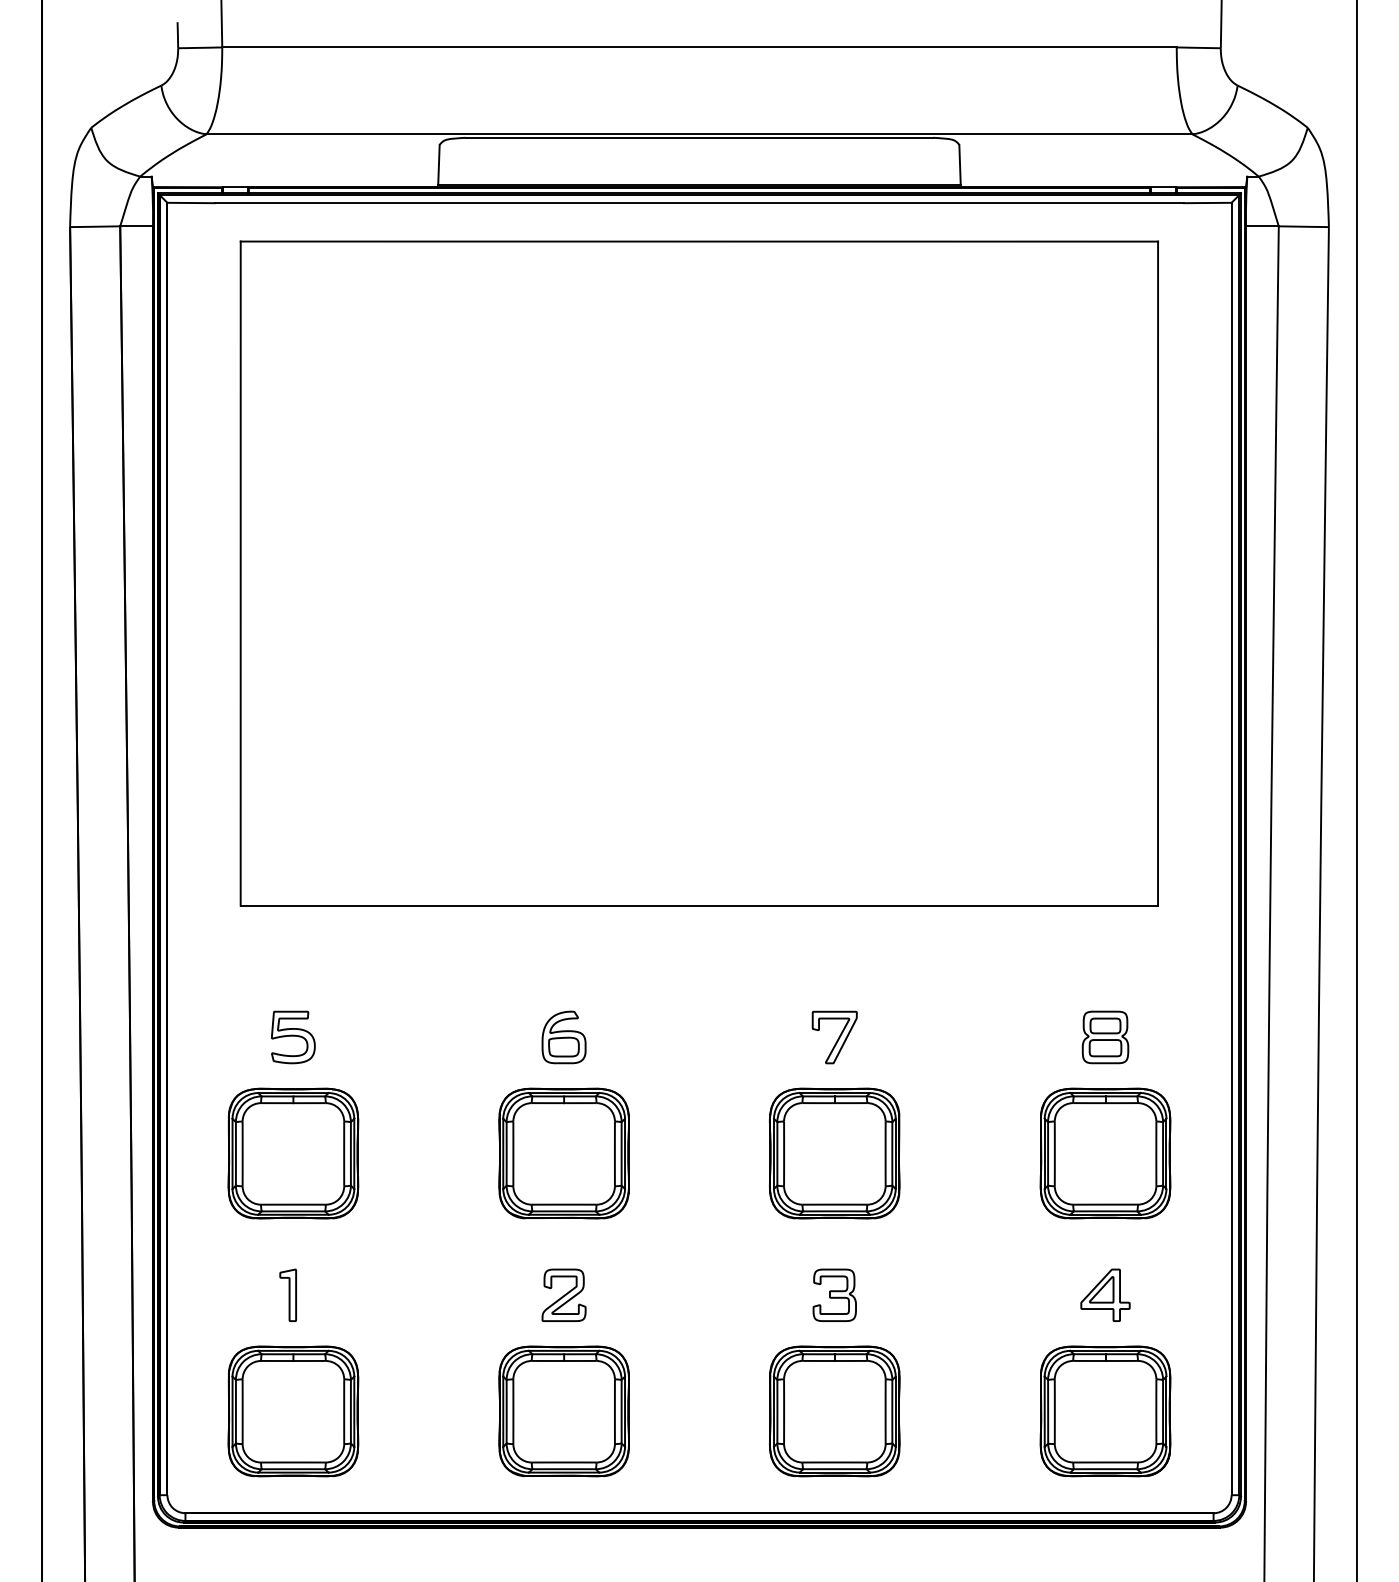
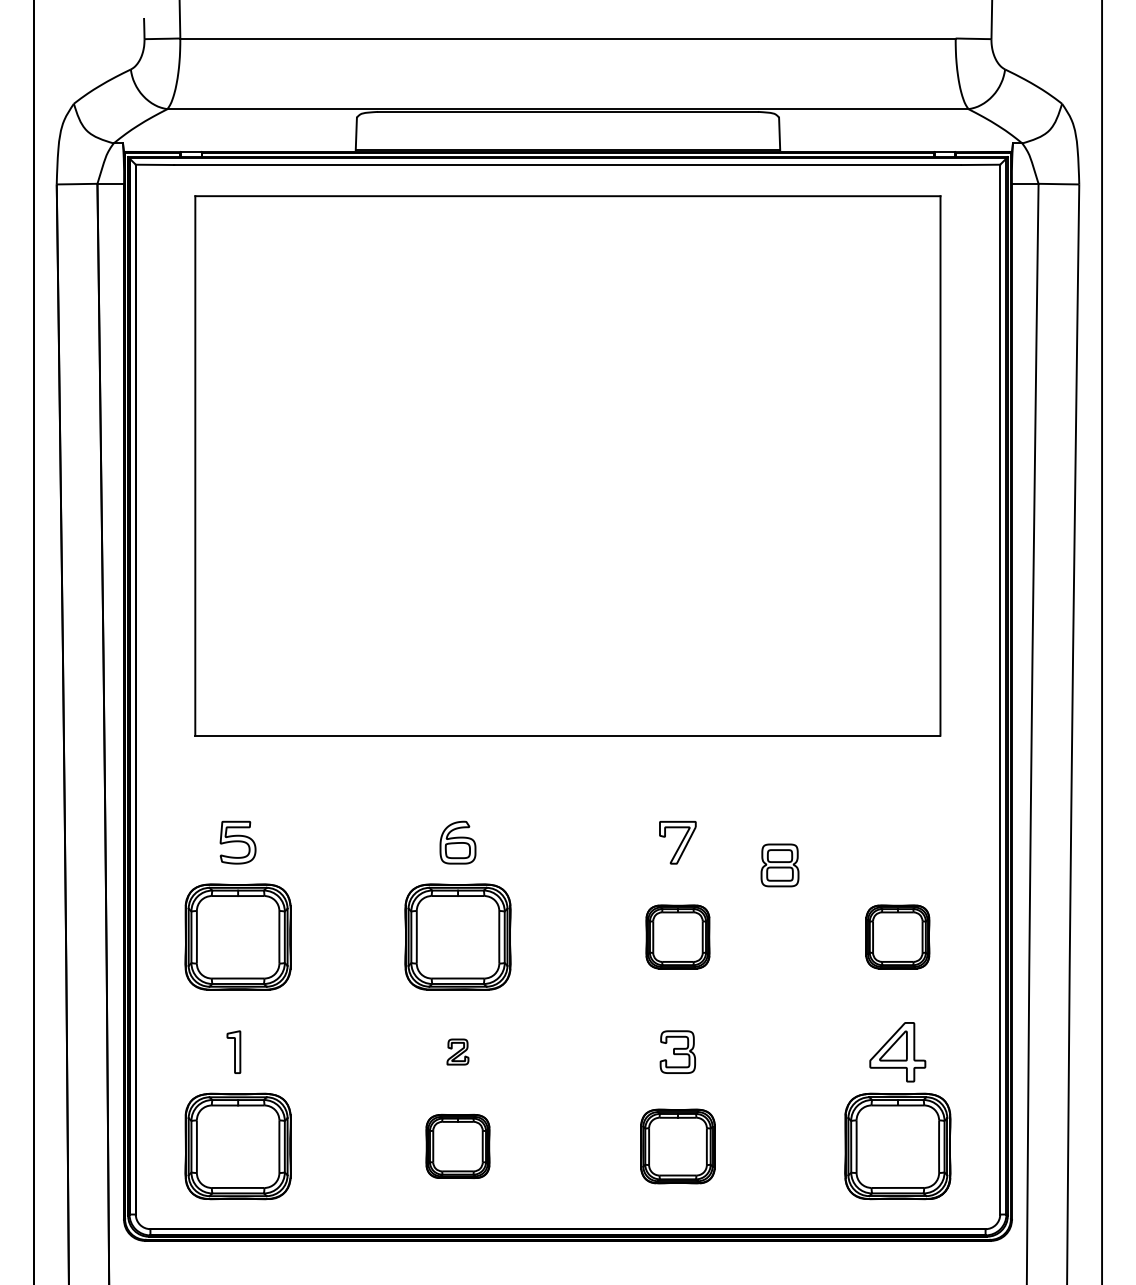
part: (1105, 1037) -> (780, 865), moved
part: (834, 1153) -> (677, 936), size x0.6
part: (1105, 1153) -> (897, 936), size x0.6
part: (563, 1294) -> (457, 1051), size x0.6
part: (1105, 1294) -> (897, 1051), size x1.4
part: (563, 1411) -> (457, 1146), size x0.6
part: (834, 1411) -> (677, 1146), size x0.7

